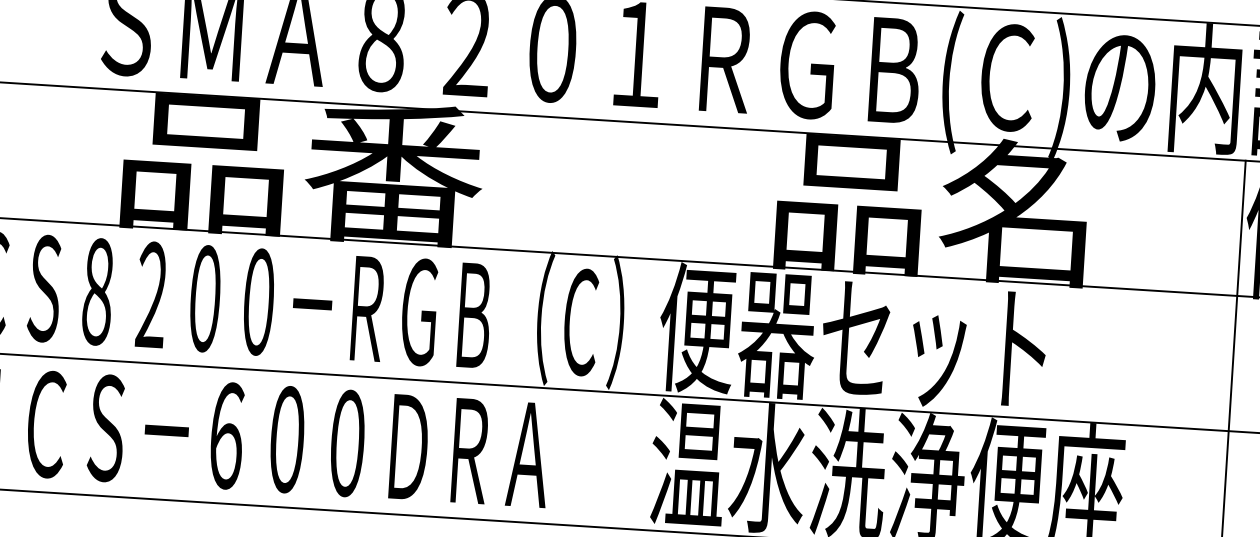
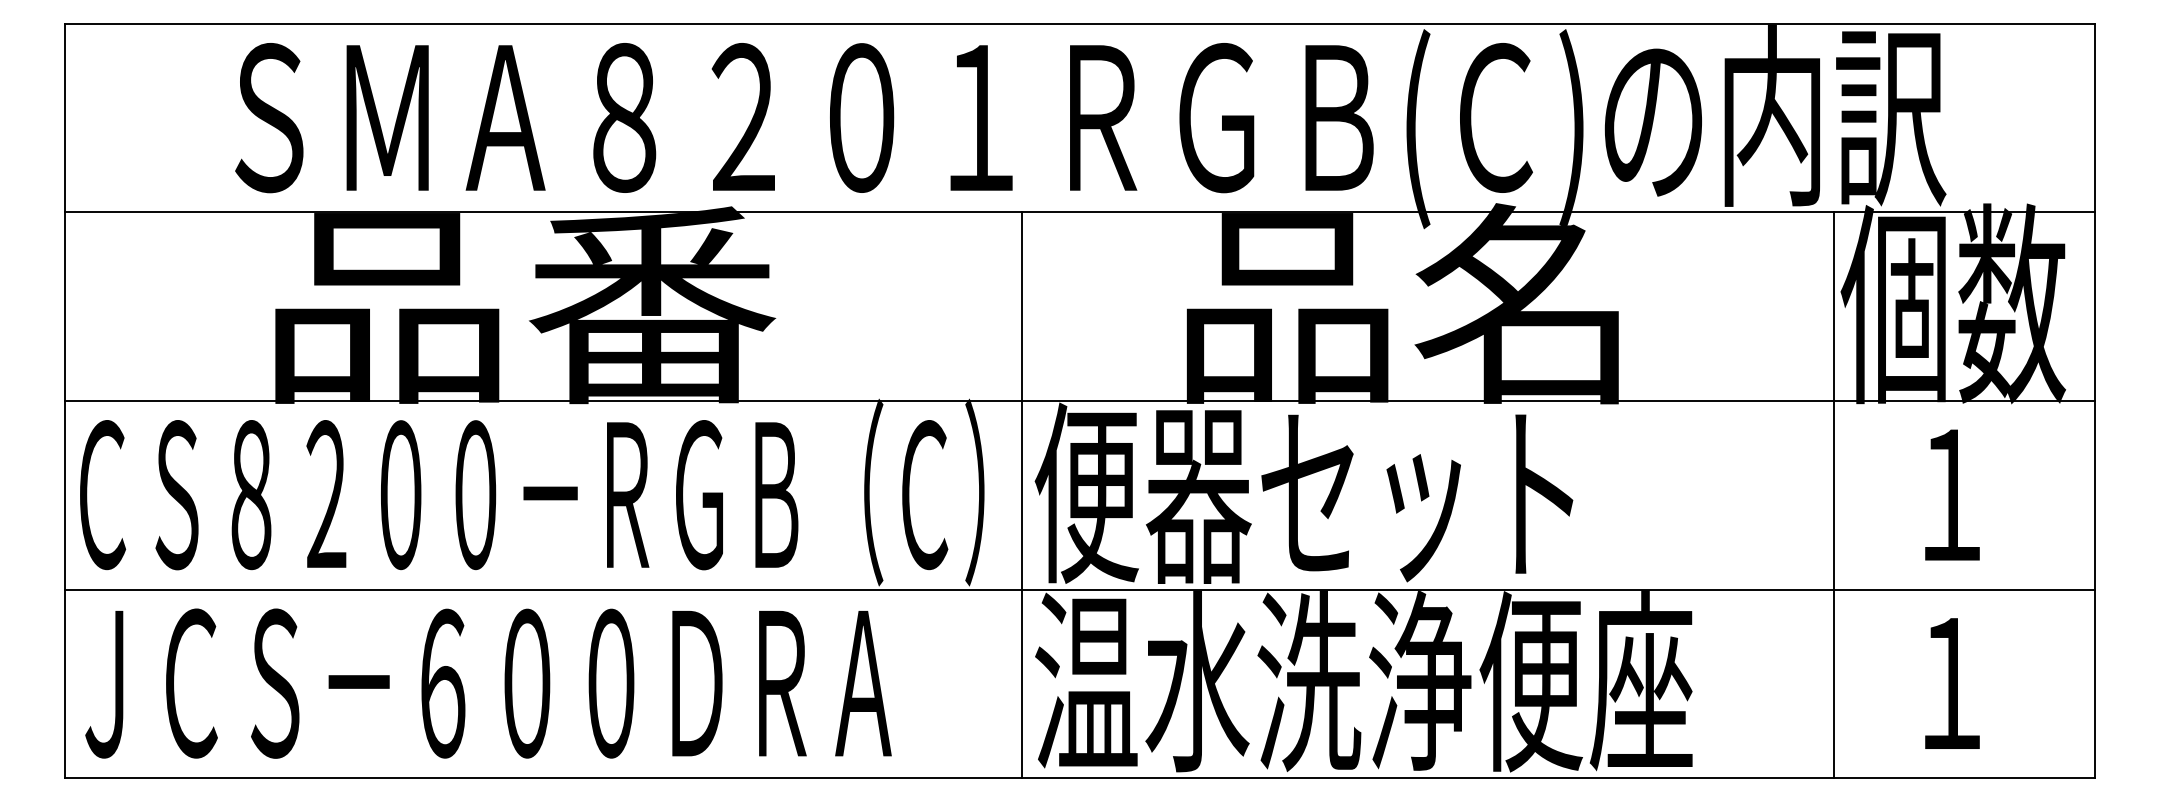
line: (650, 327) -> (1021, 495), added

